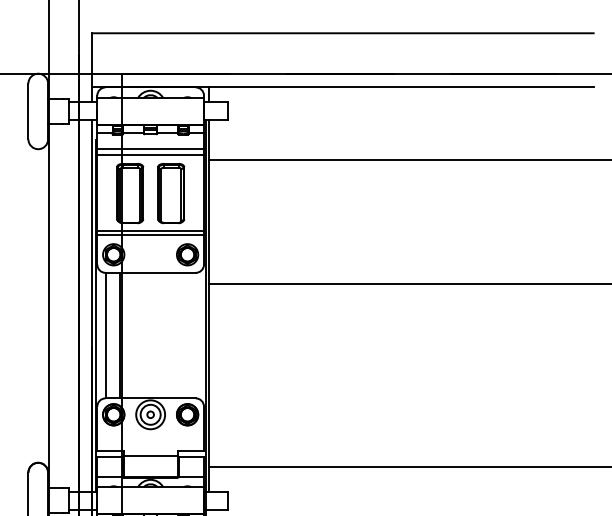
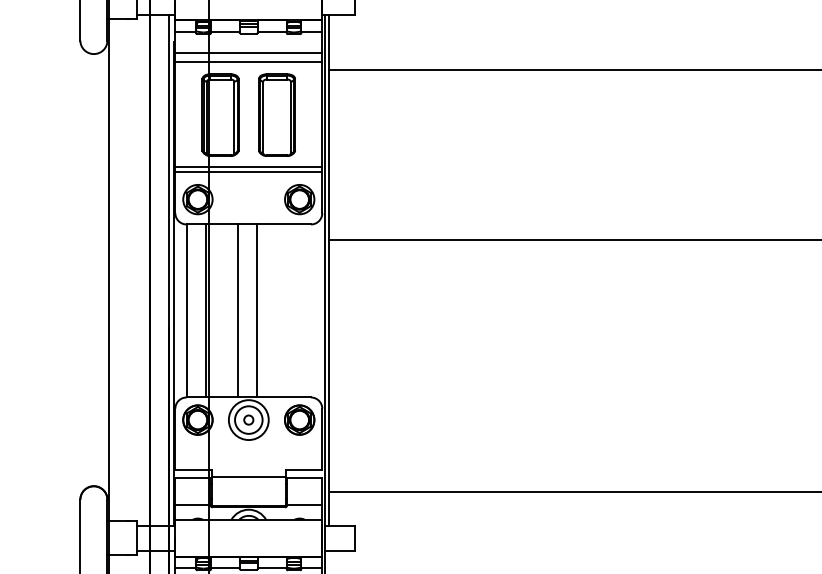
line: (142, 335) -> (237, 310), added
line: (156, 335) -> (256, 310), added

